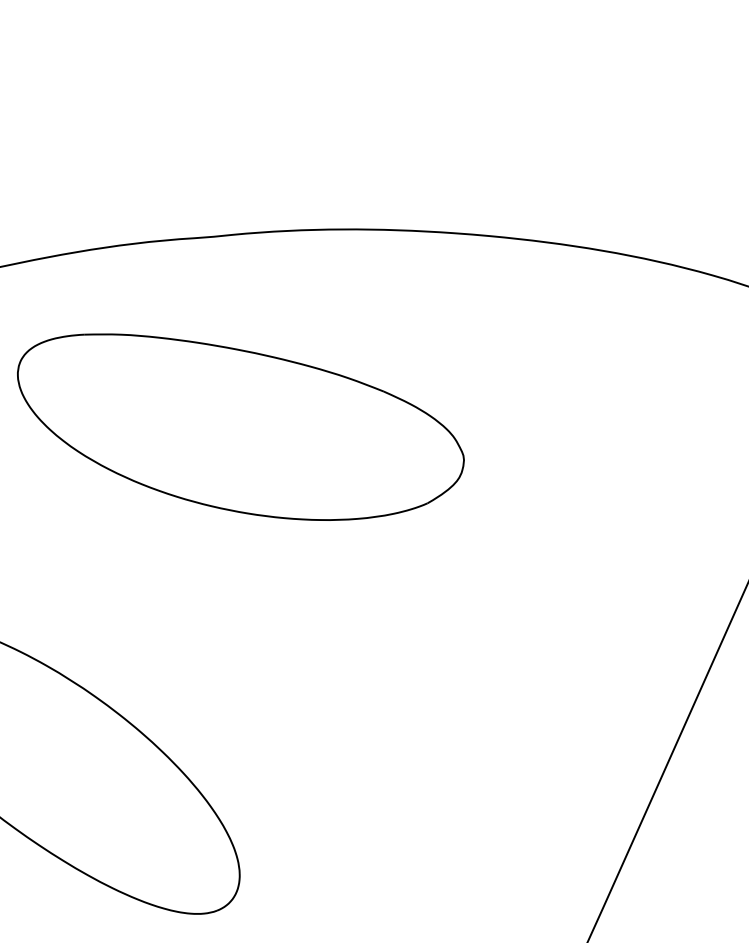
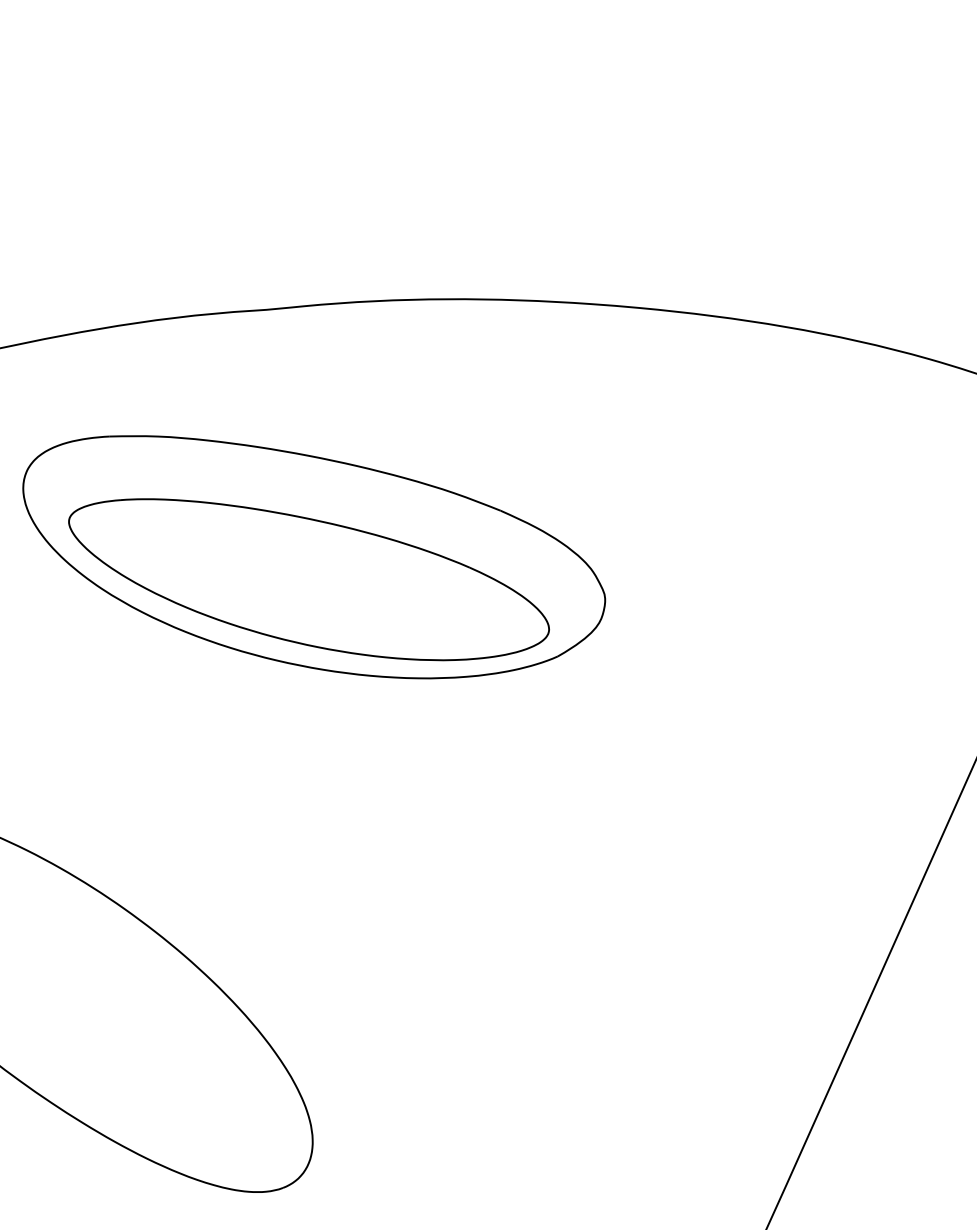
part: (236, 444) -> (308, 579), added

